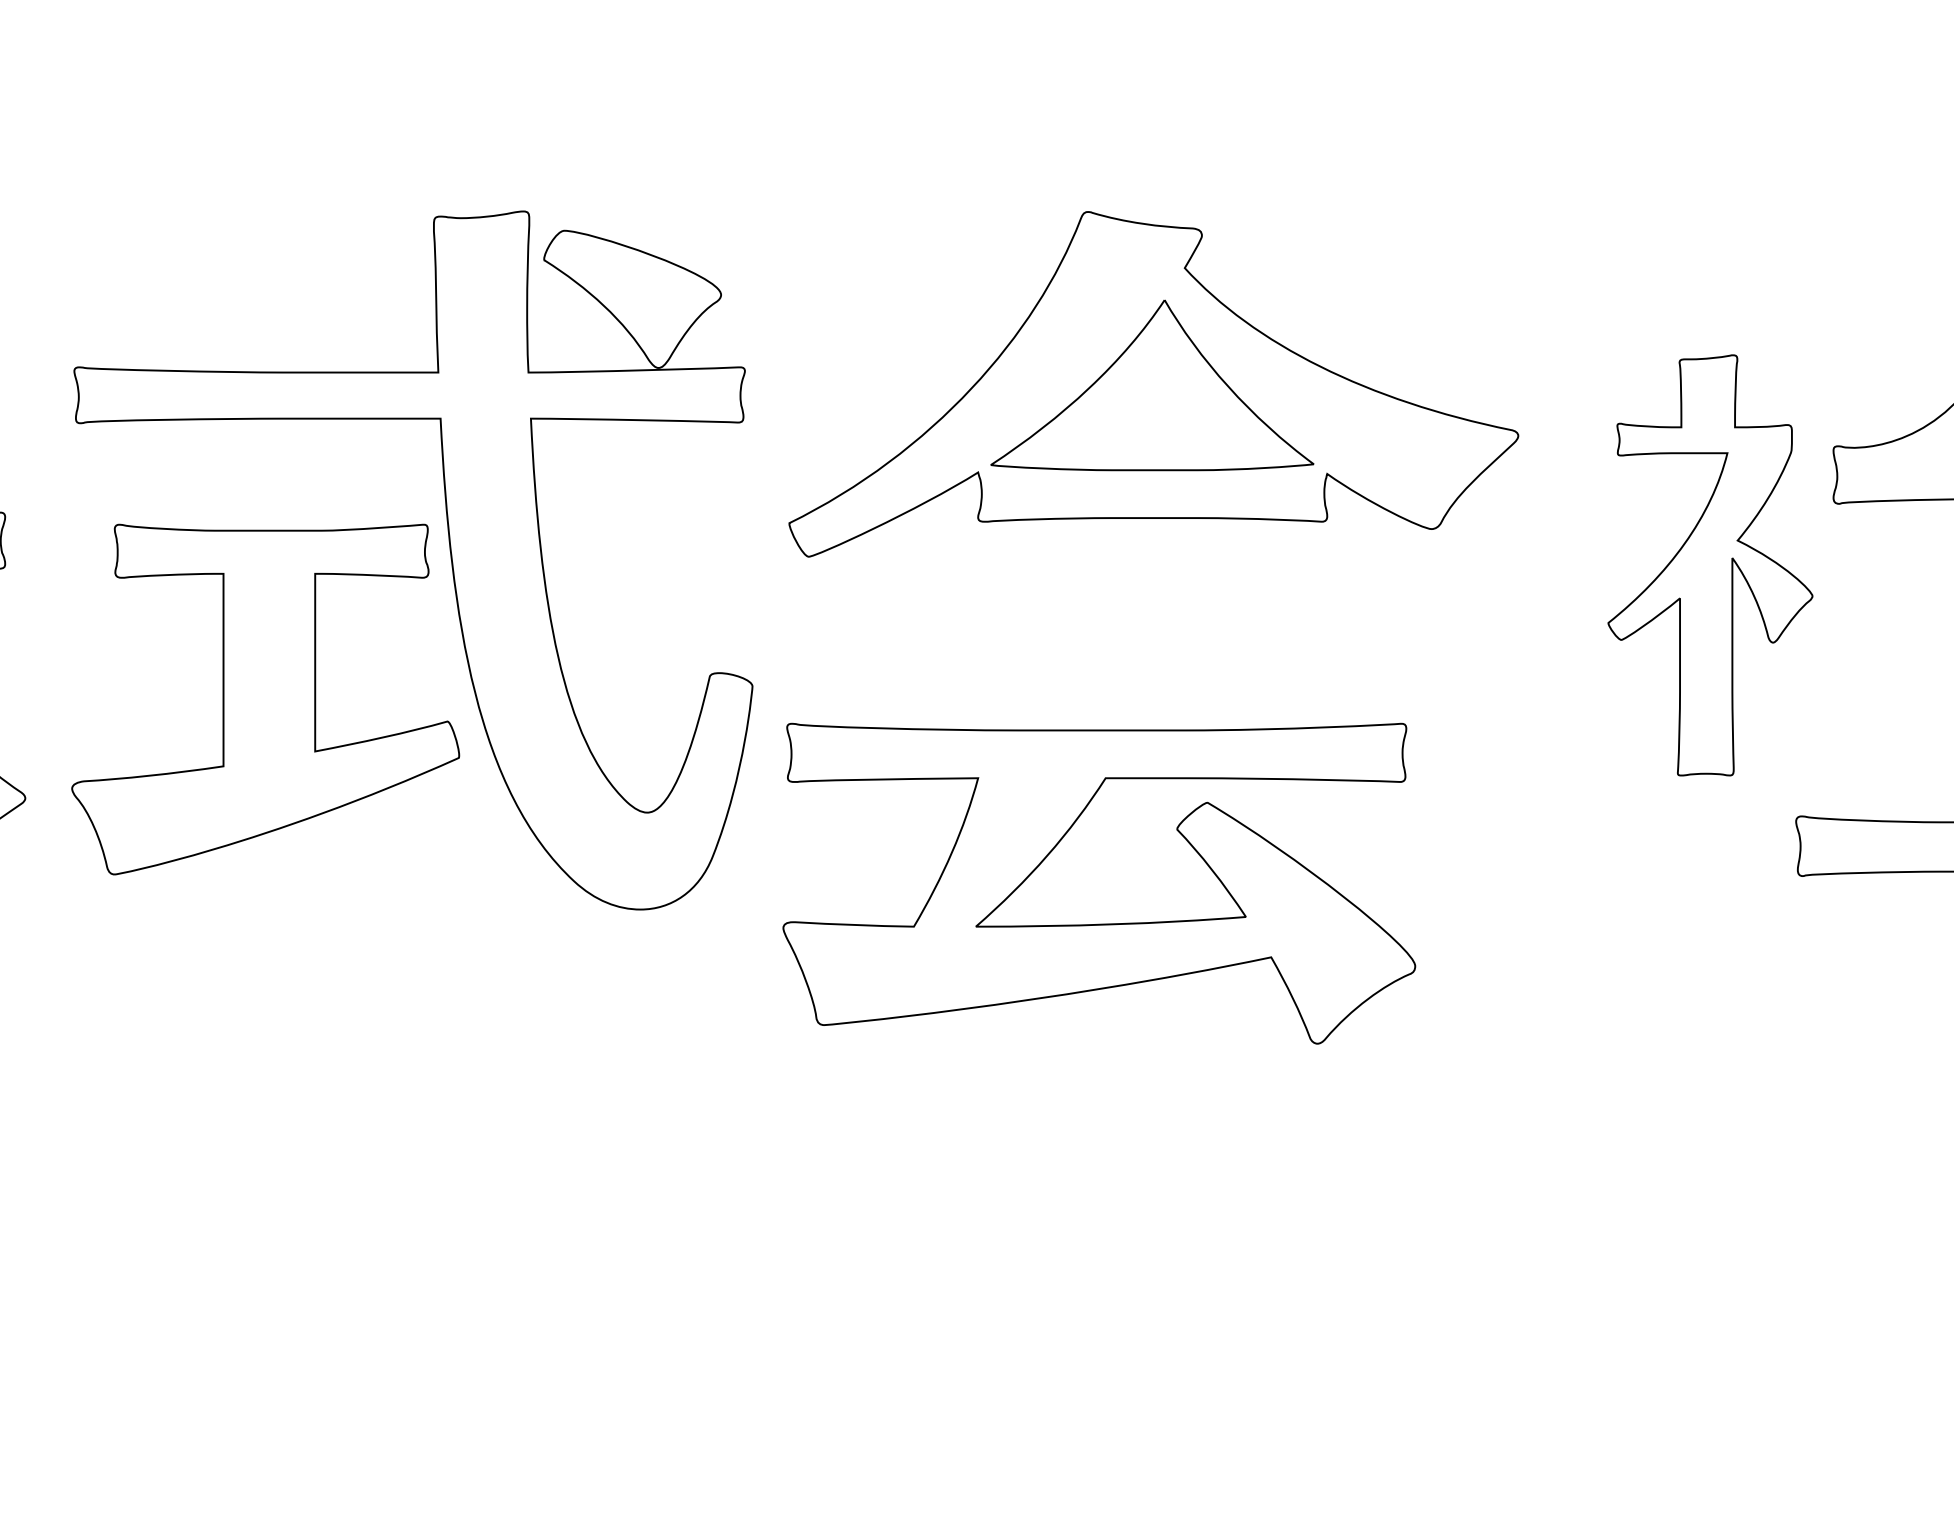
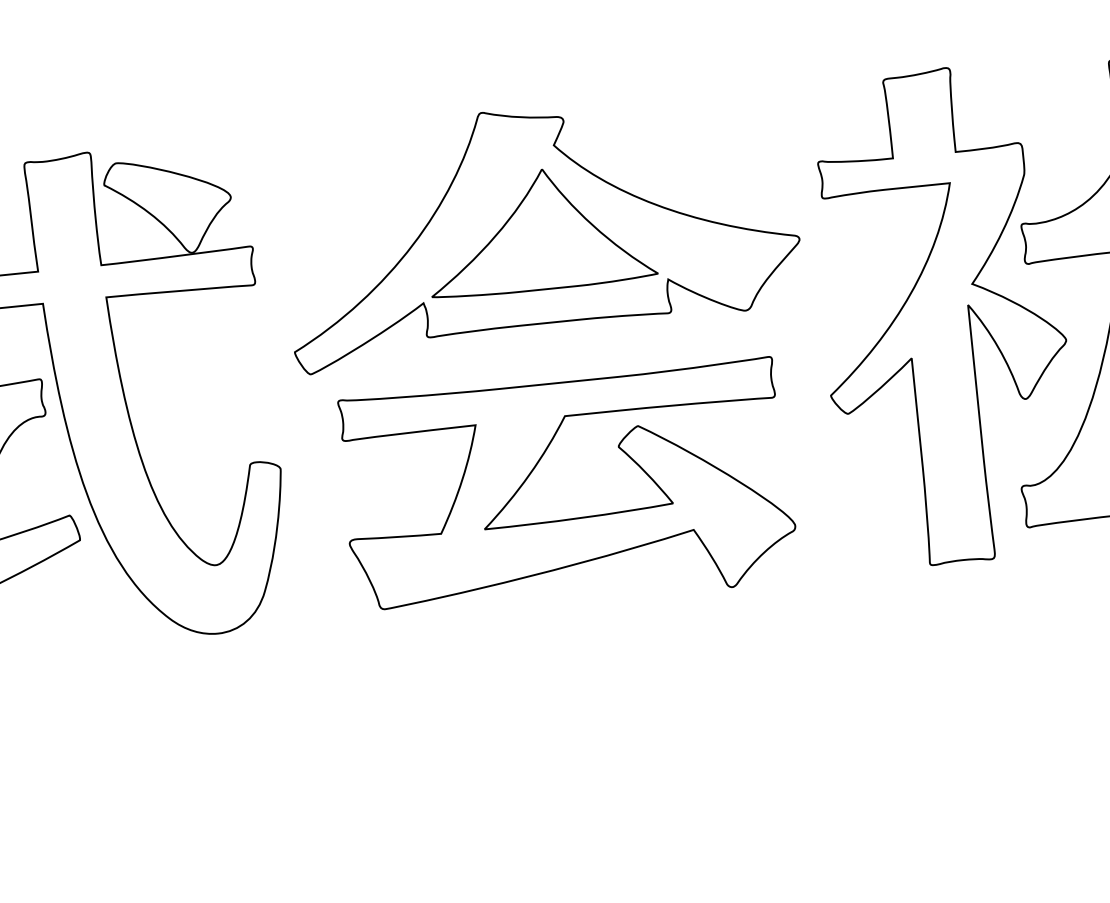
part: (1710, 565) -> (943, 316), size x1.67
part: (1099, 923) -> (570, 518), moved

